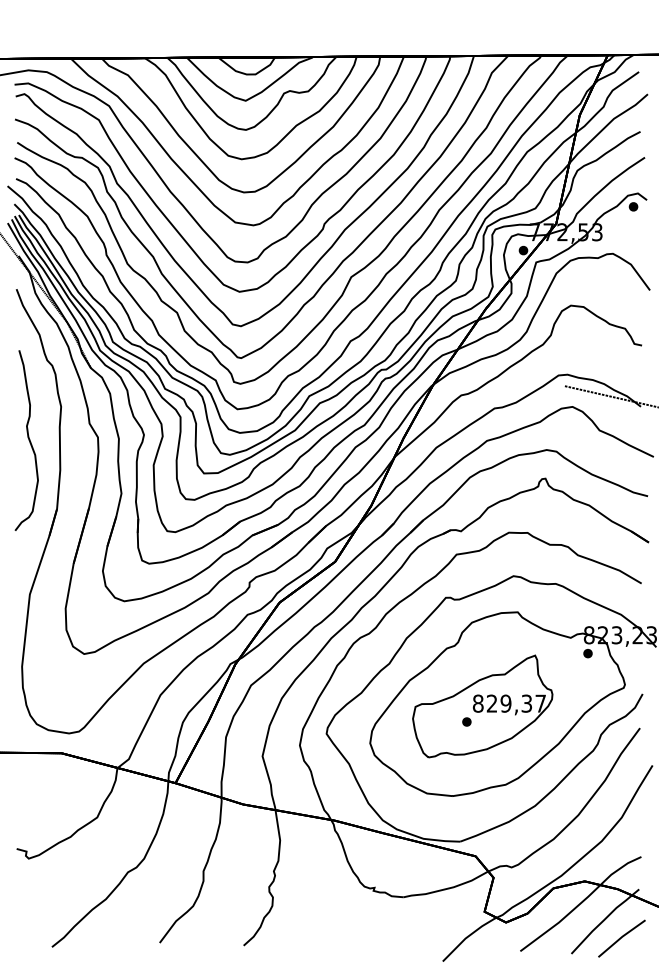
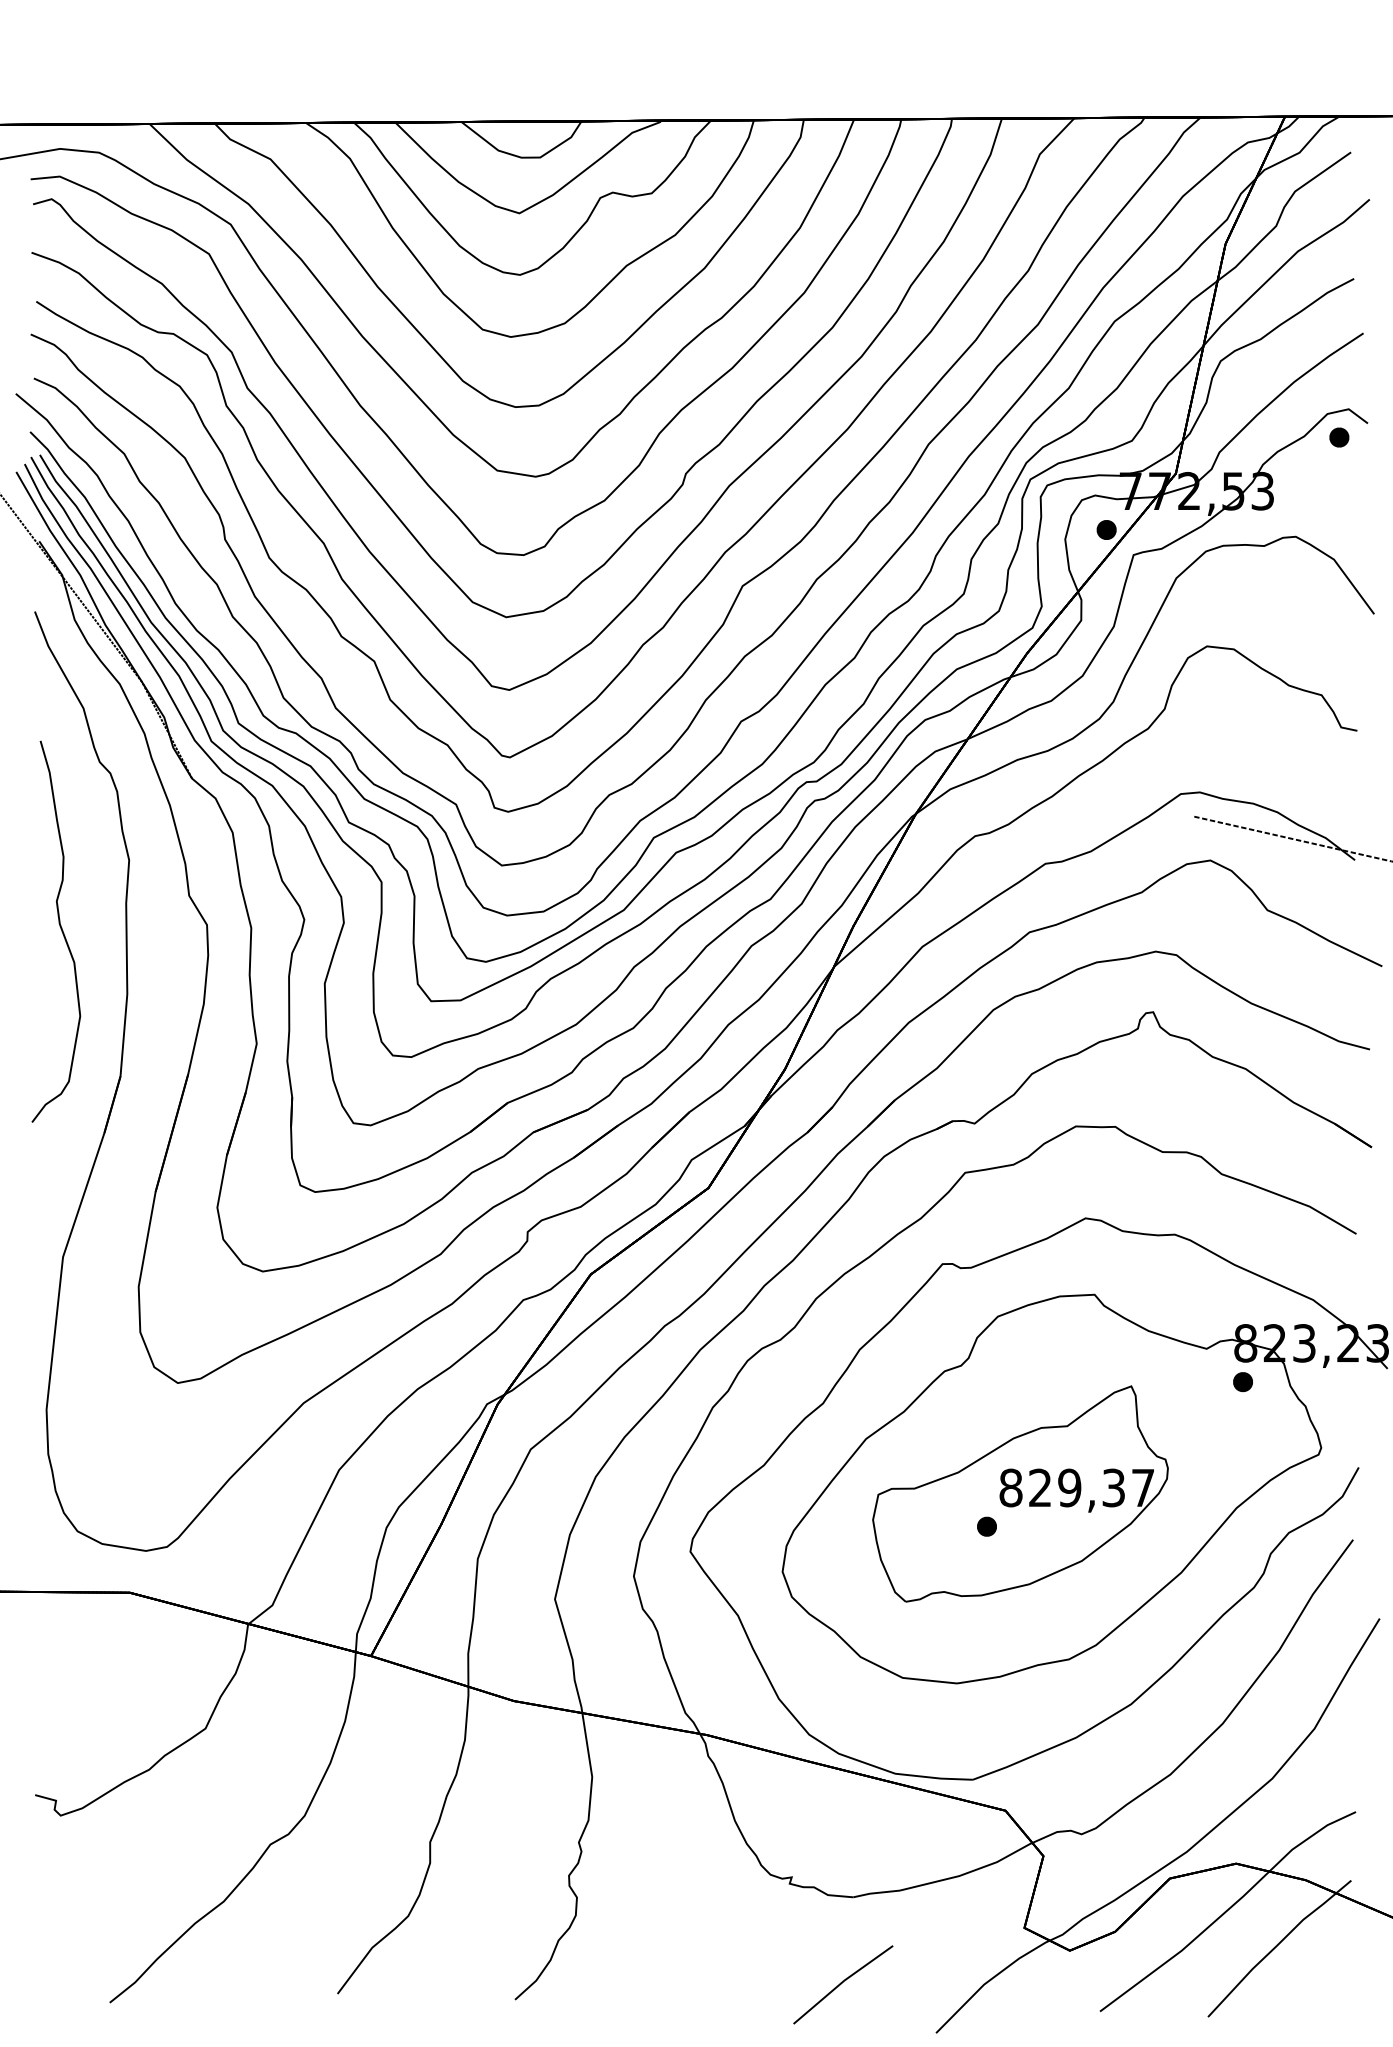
line: (621, 938) -> (842, 1984), moved

